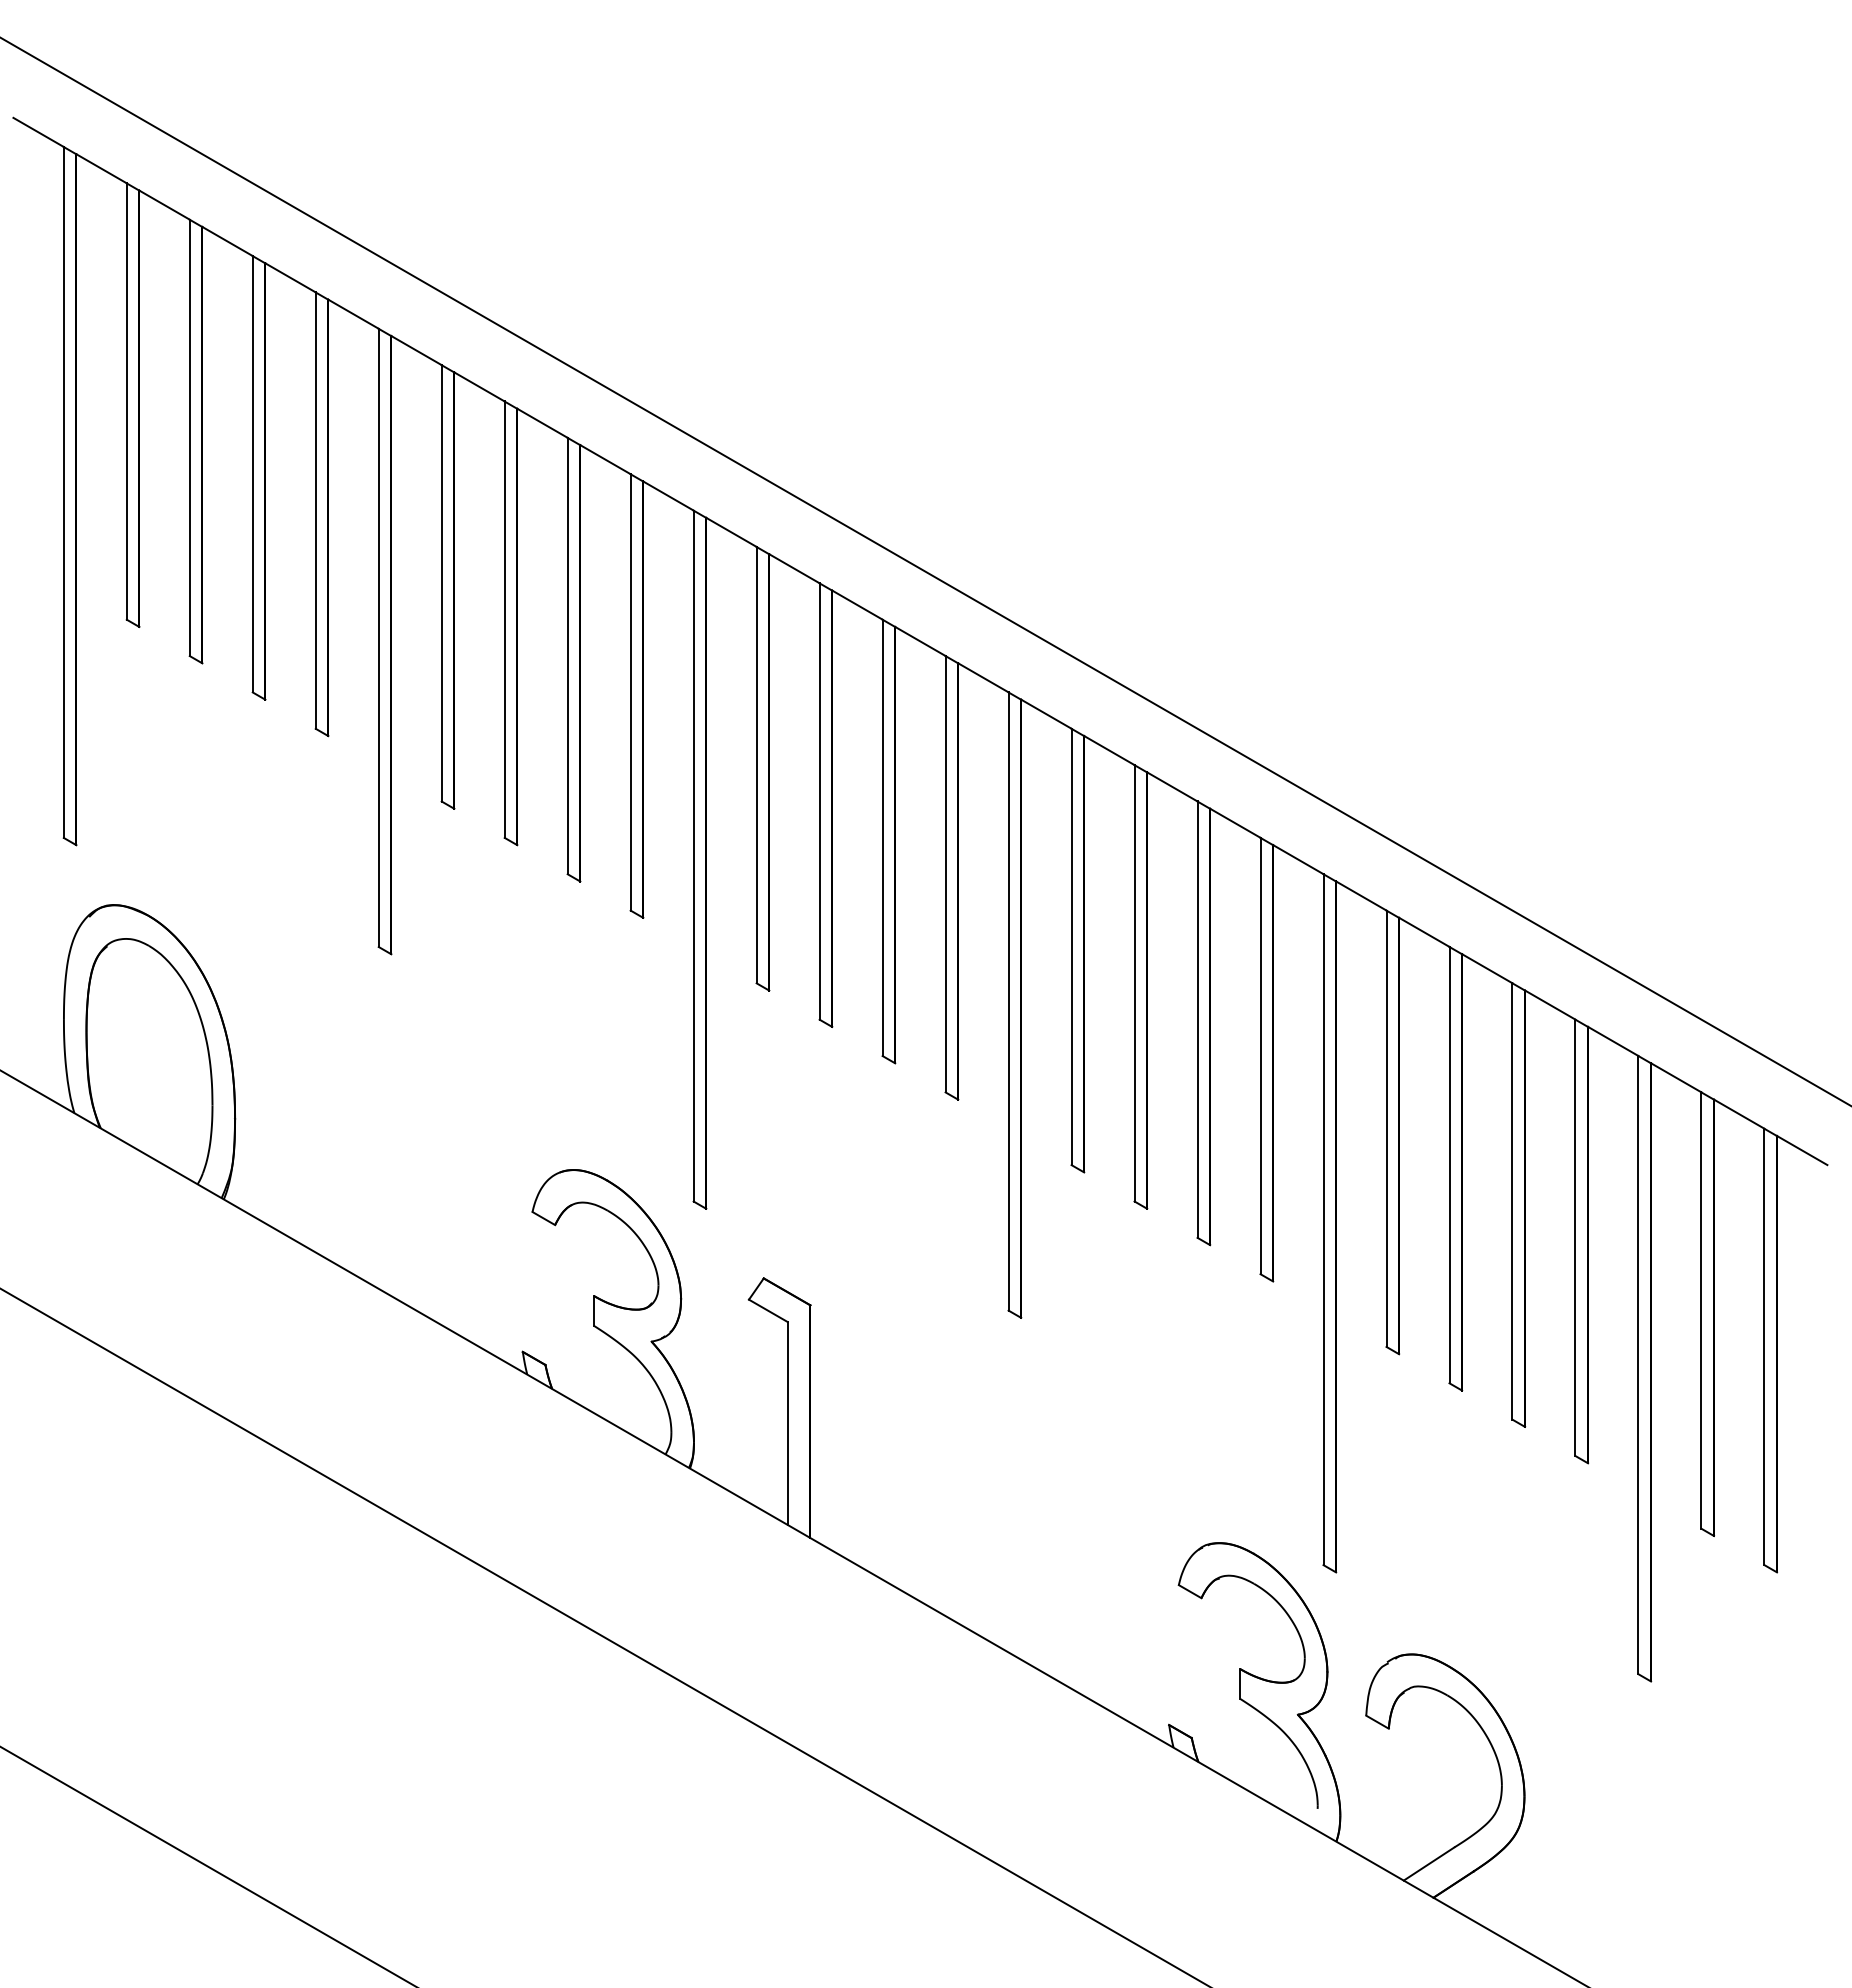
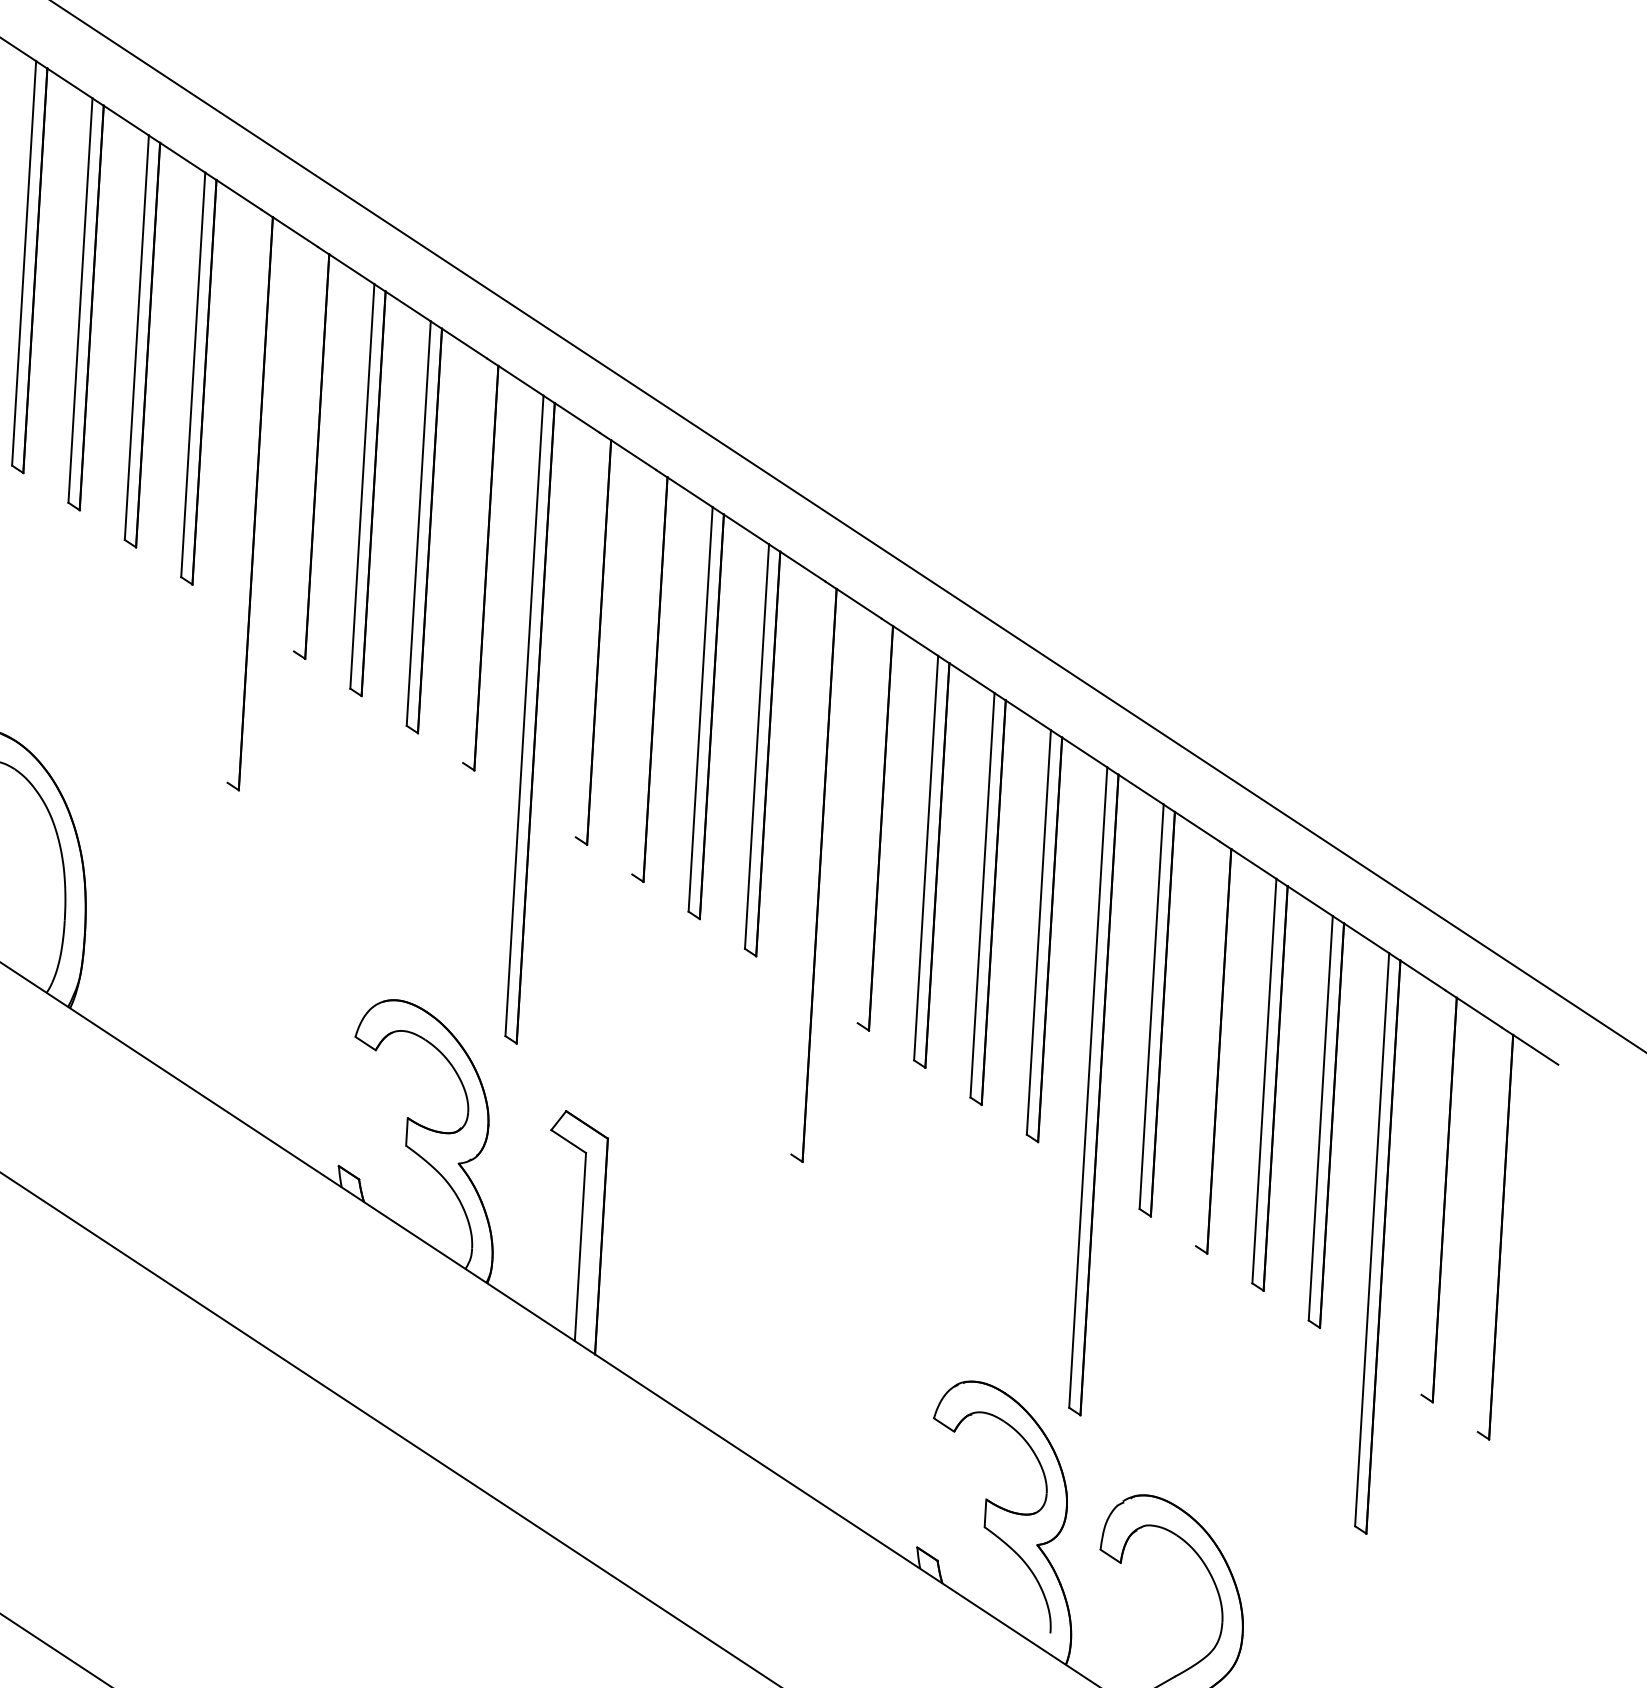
line: (441, 583) -> (305, 449), removed
line: (378, 637) -> (244, 495), removed
line: (630, 692) -> (474, 560), removed
line: (756, 764) -> (587, 634), removed
line: (819, 801) -> (644, 672), removed
line: (1071, 946) -> (869, 820), removed
line: (1008, 1001) -> (808, 868), removed
line: (1449, 1164) -> (1208, 1043), removed
line: (1701, 1310) -> (1433, 1192), removed
line: (1764, 1346) -> (1490, 1229), removed

